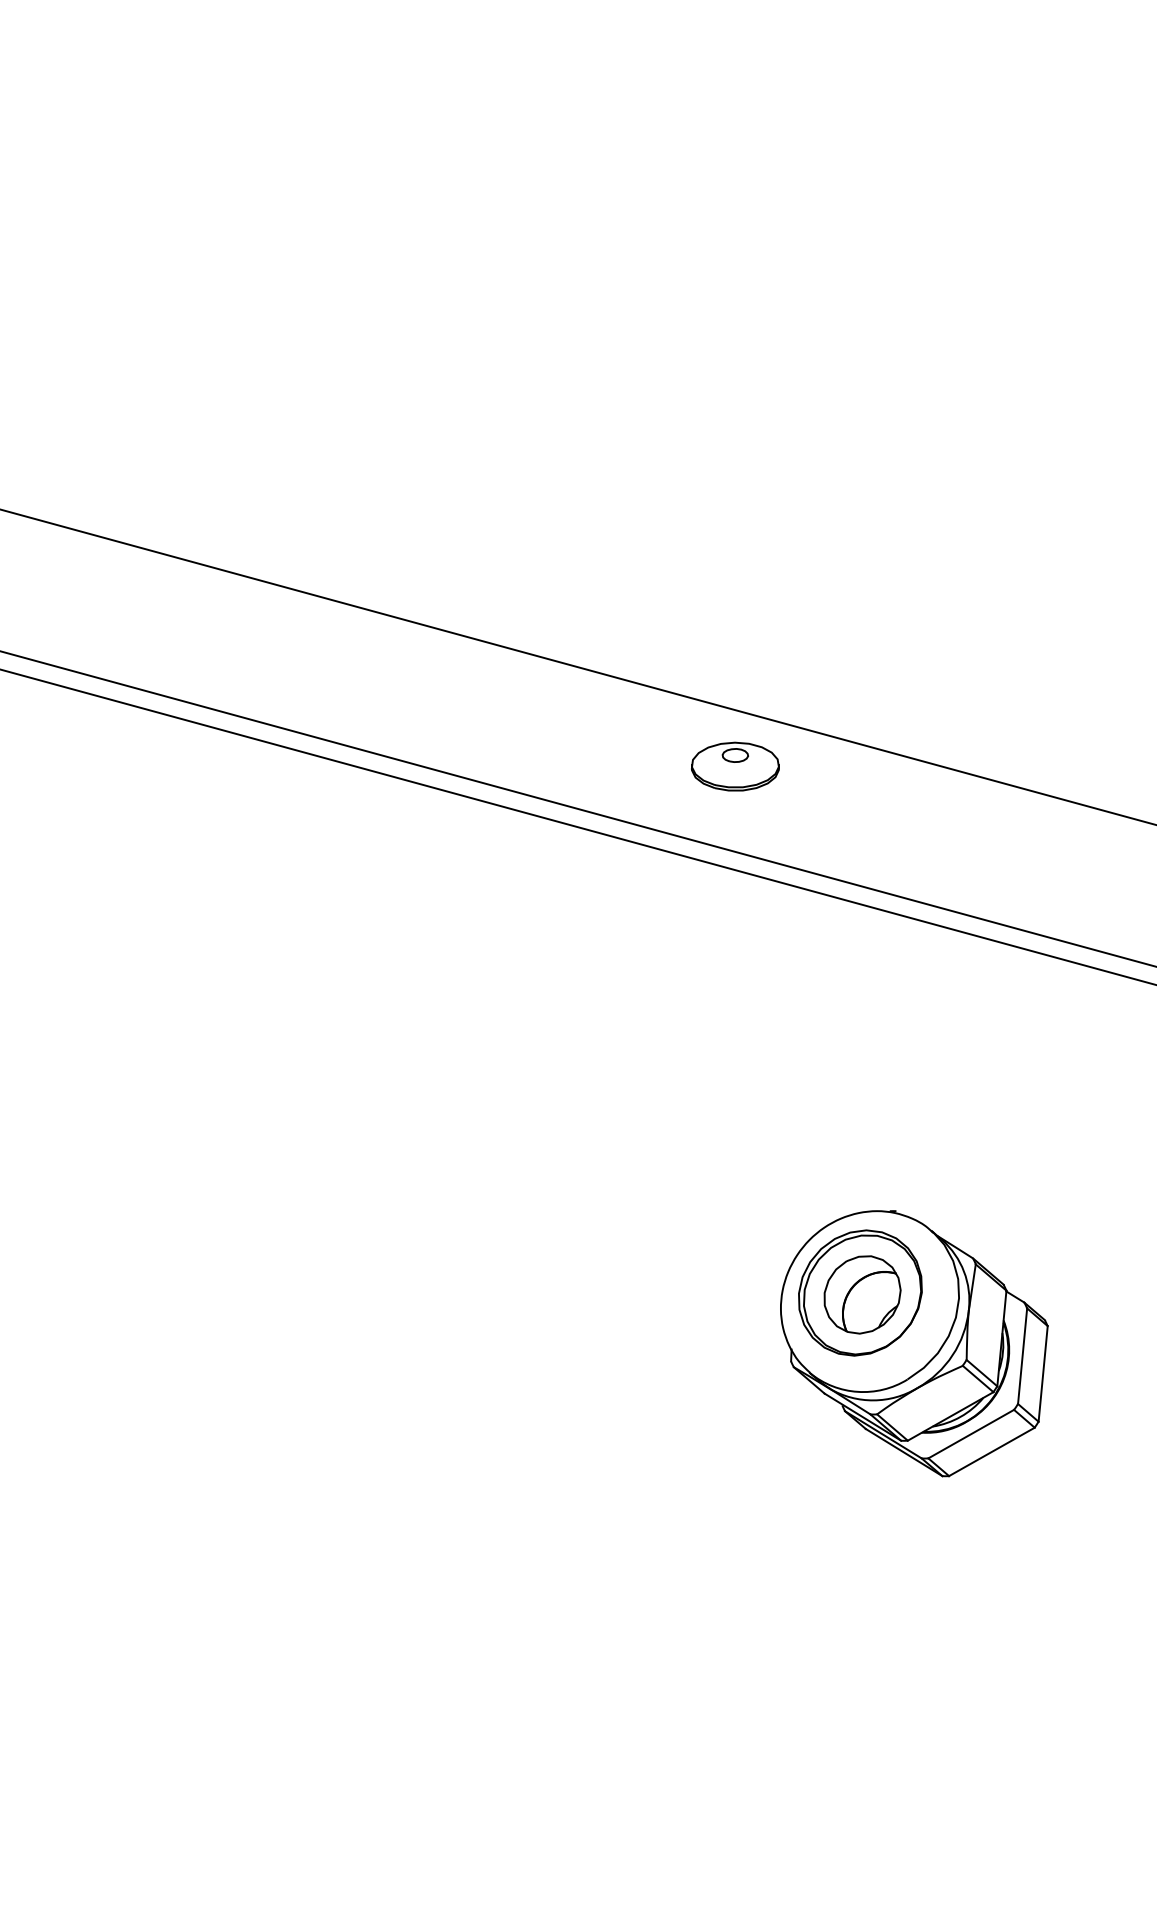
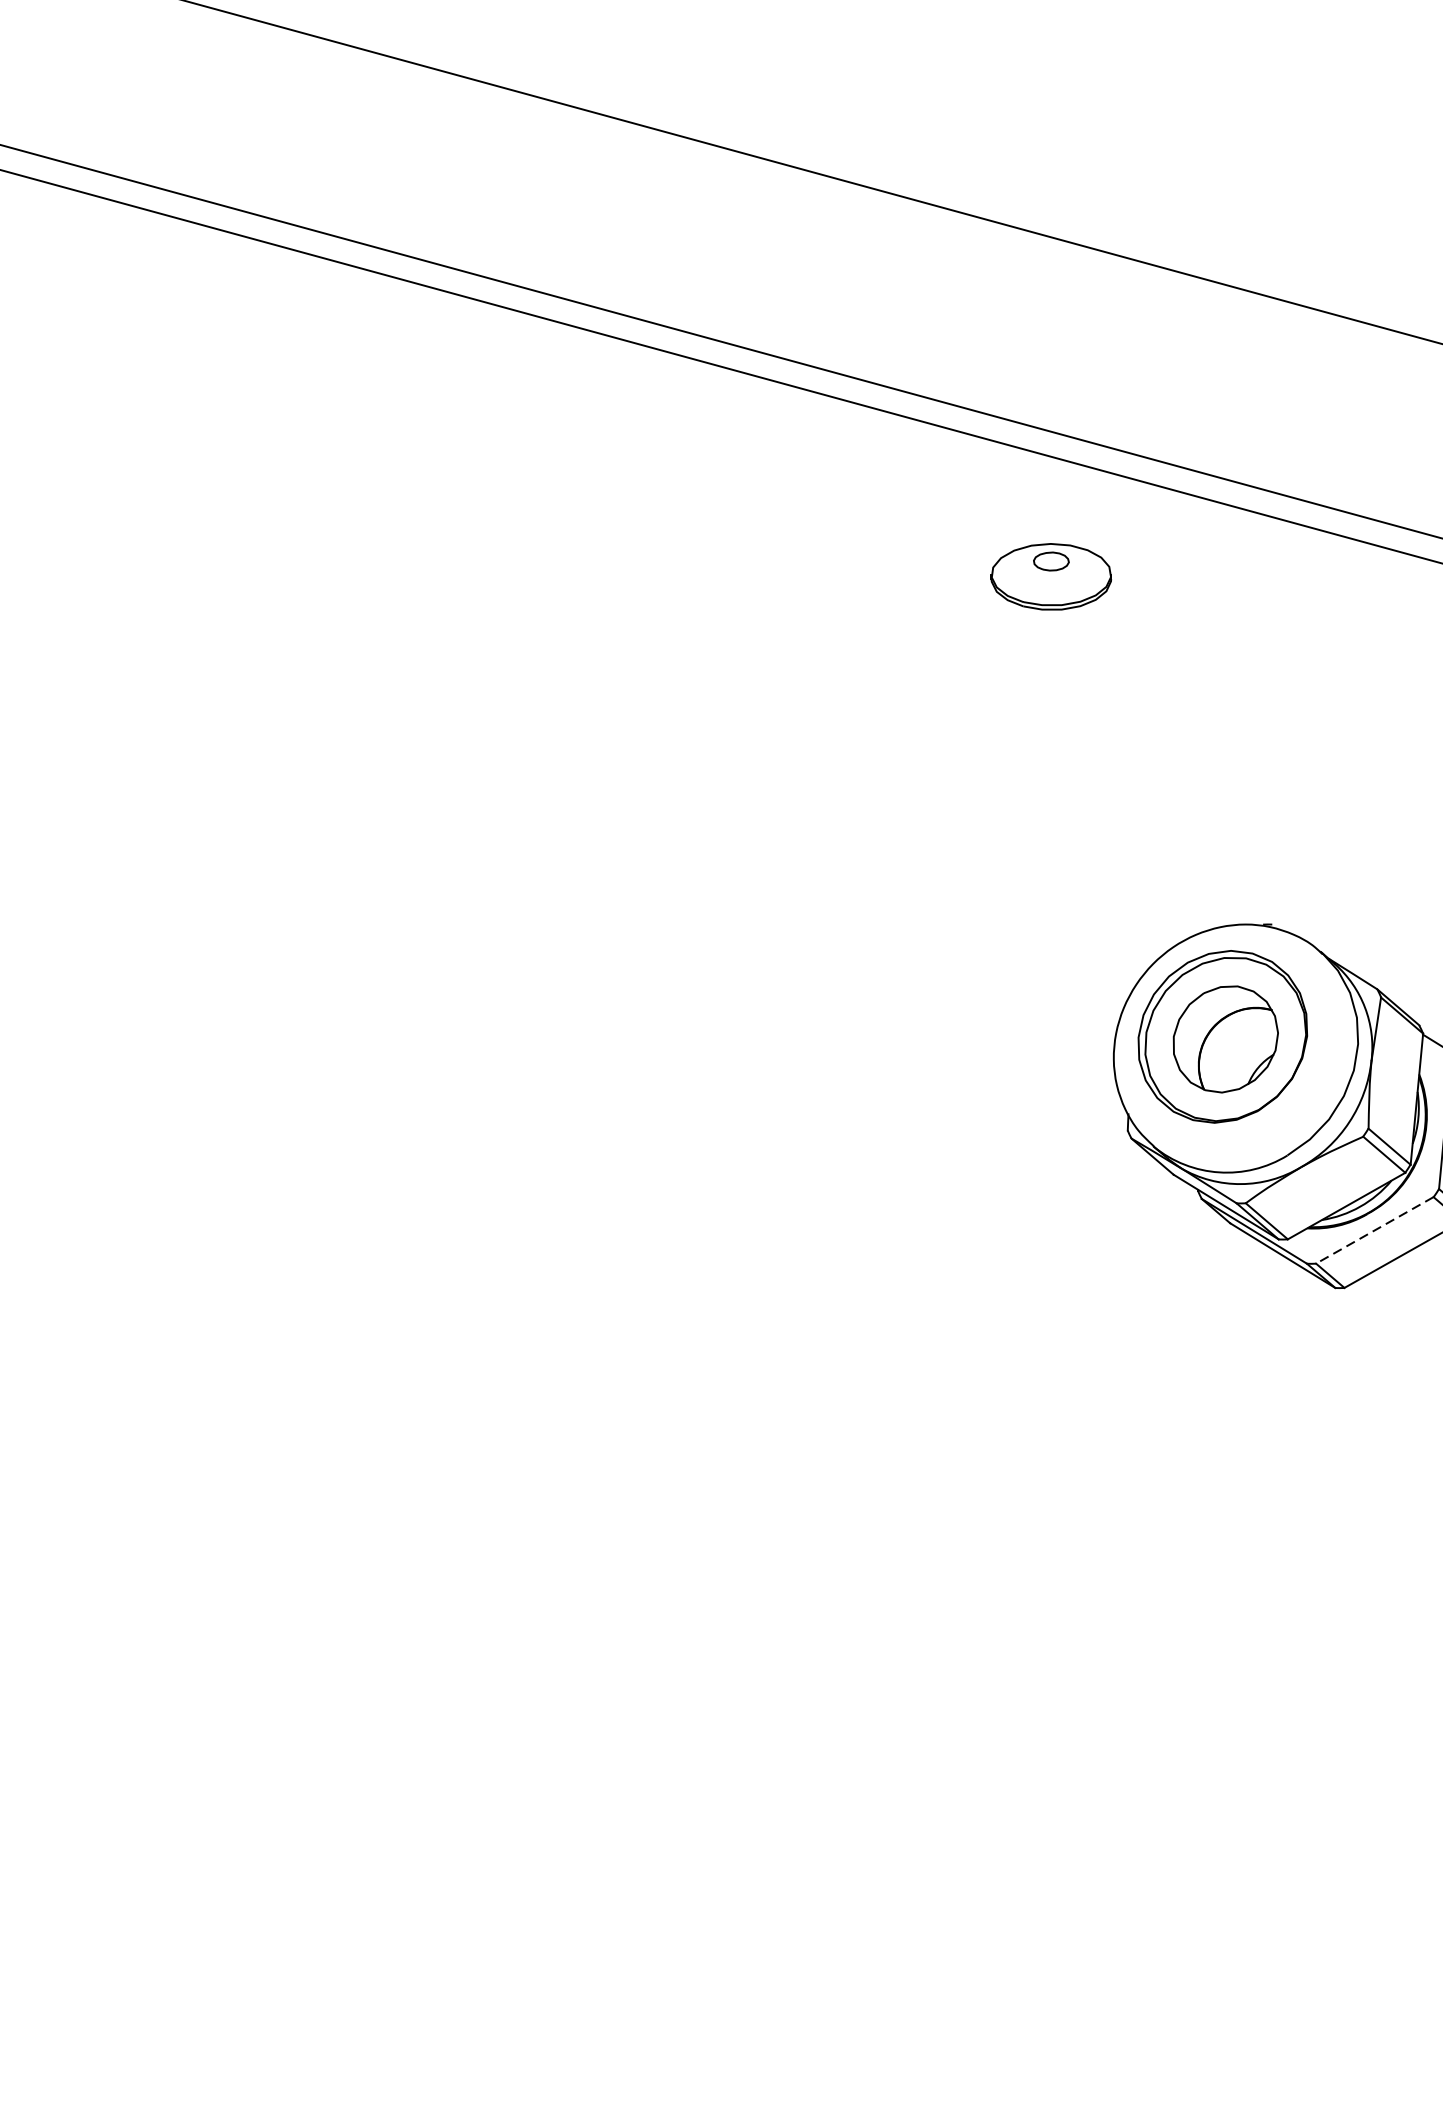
part: (735, 766) -> (1051, 576), moved
line: (970, 1434) -> (1373, 1230), solid -> dashed

